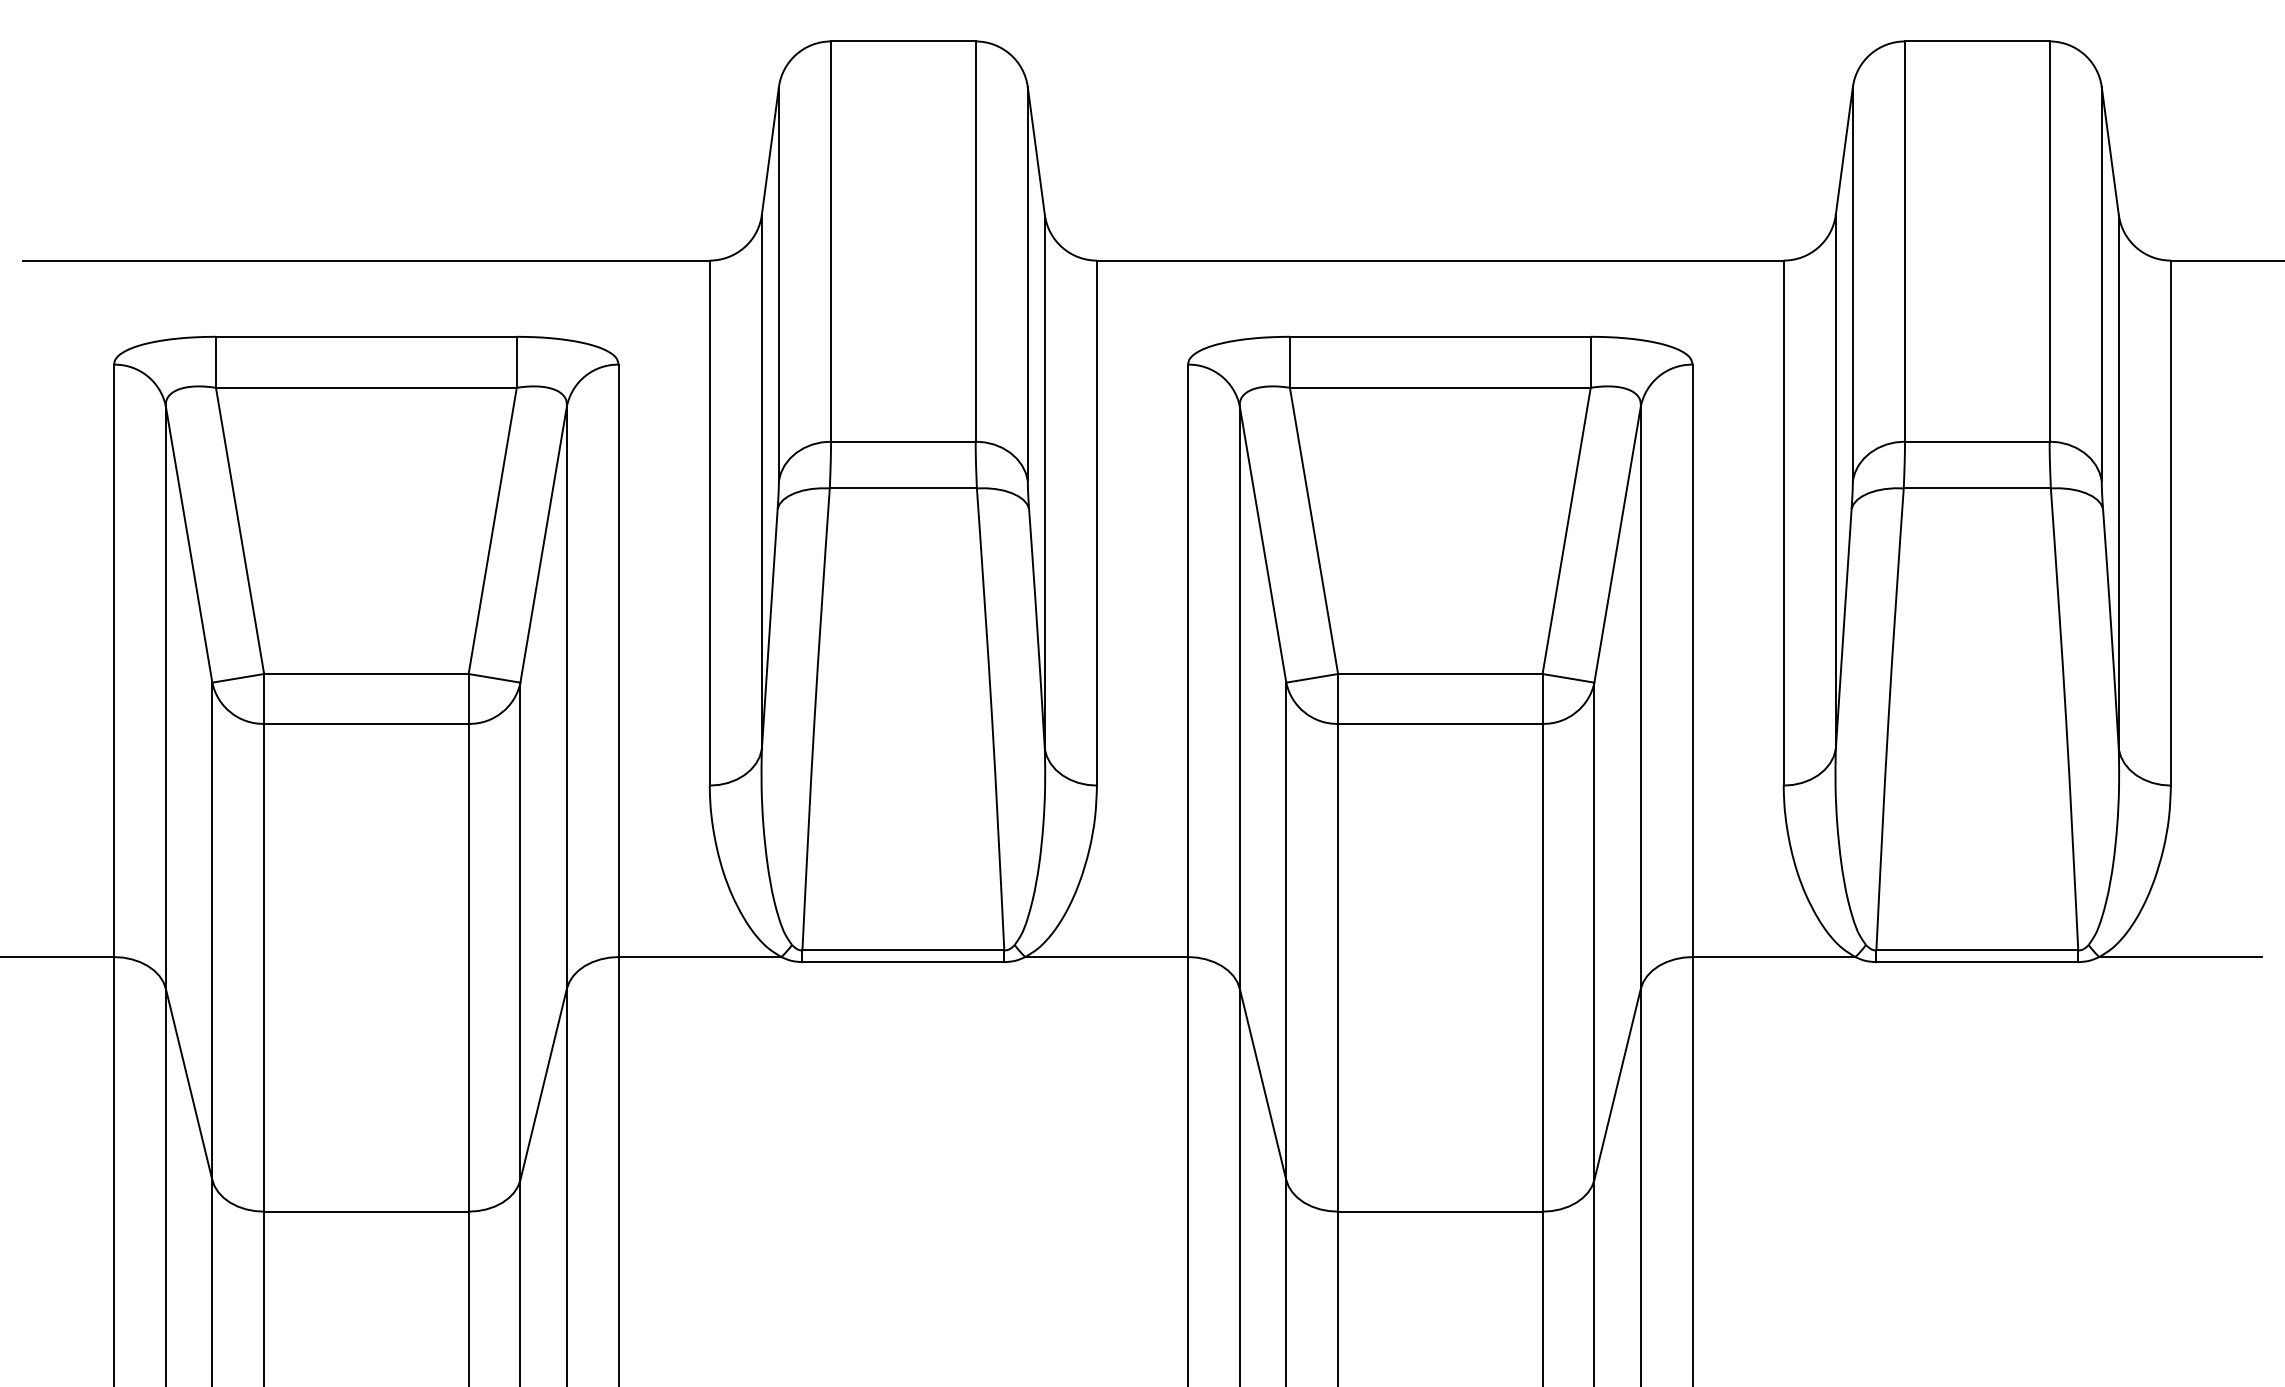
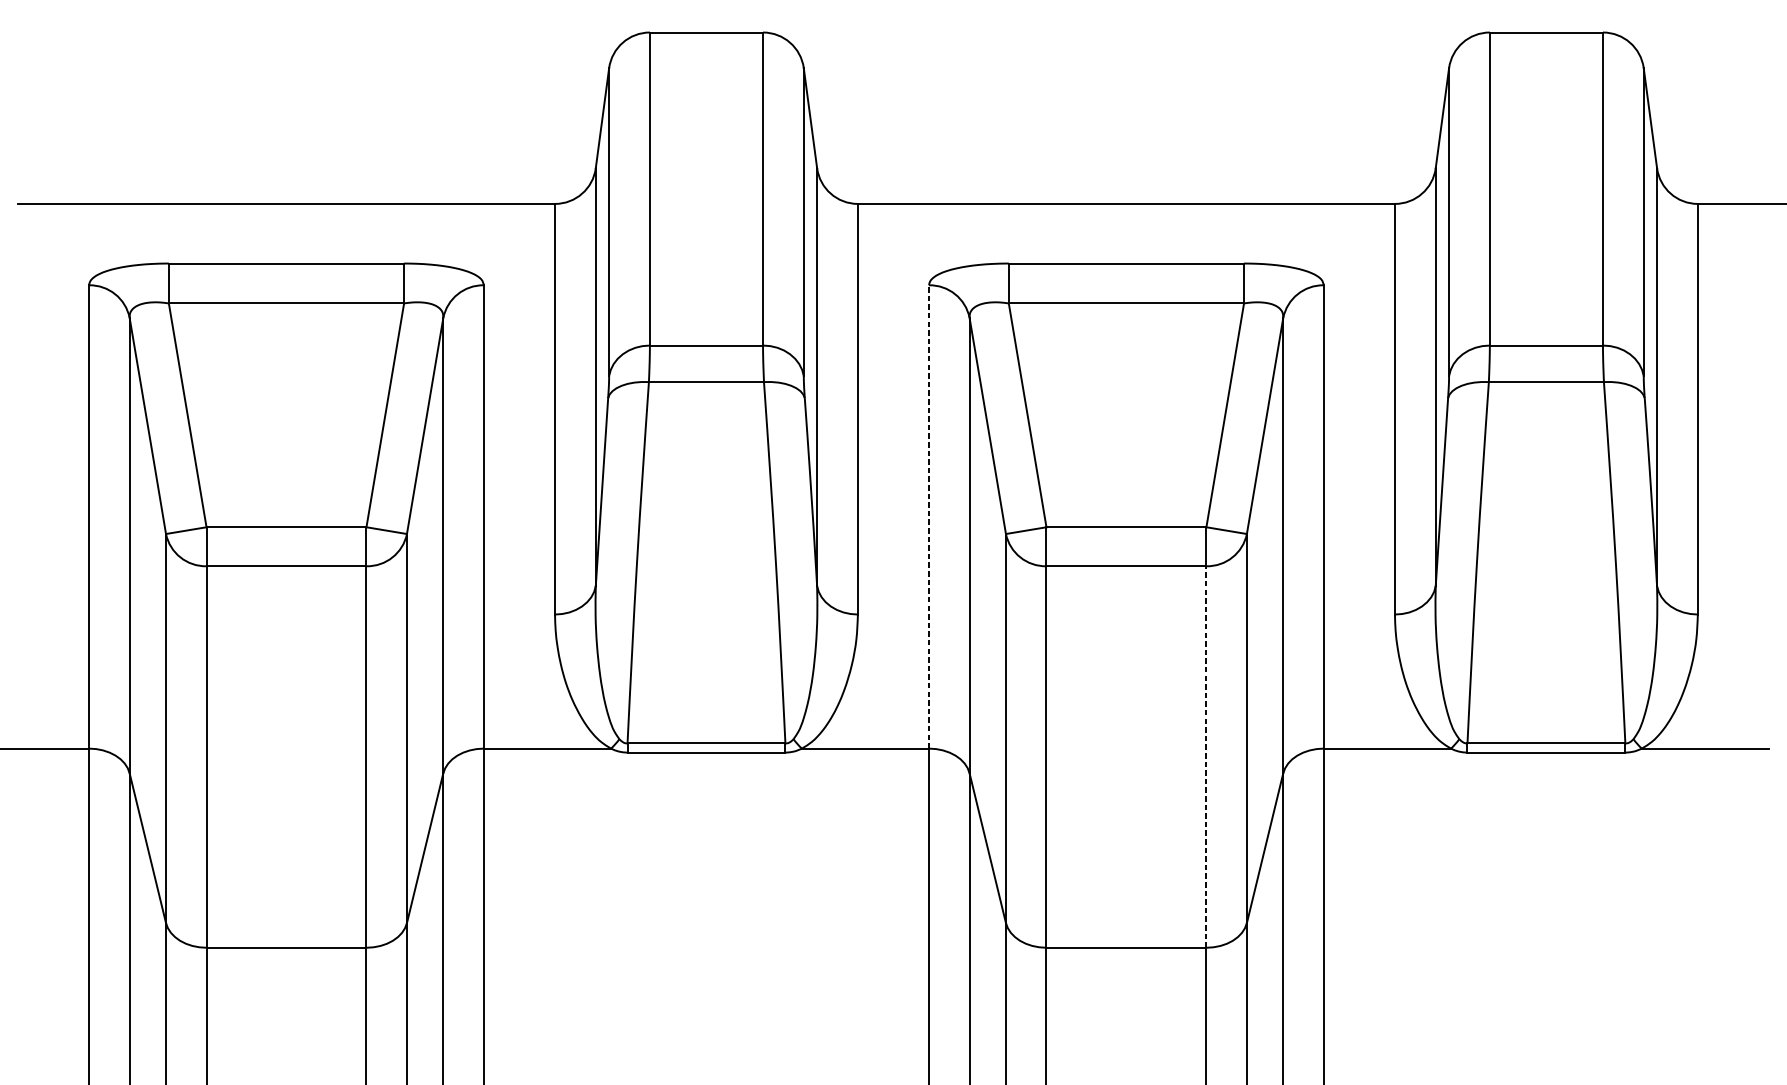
line: (1187, 660) -> (928, 516), solid -> dashed
line: (1542, 967) -> (1206, 756), solid -> dashed

